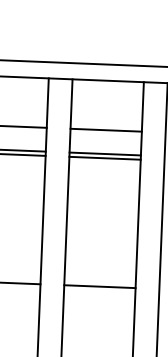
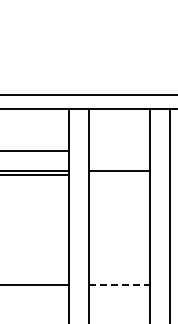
line: (105, 129) -> (118, 150), removed
line: (104, 157) -> (118, 174), removed
line: (100, 286) -> (119, 284), solid -> dashed

